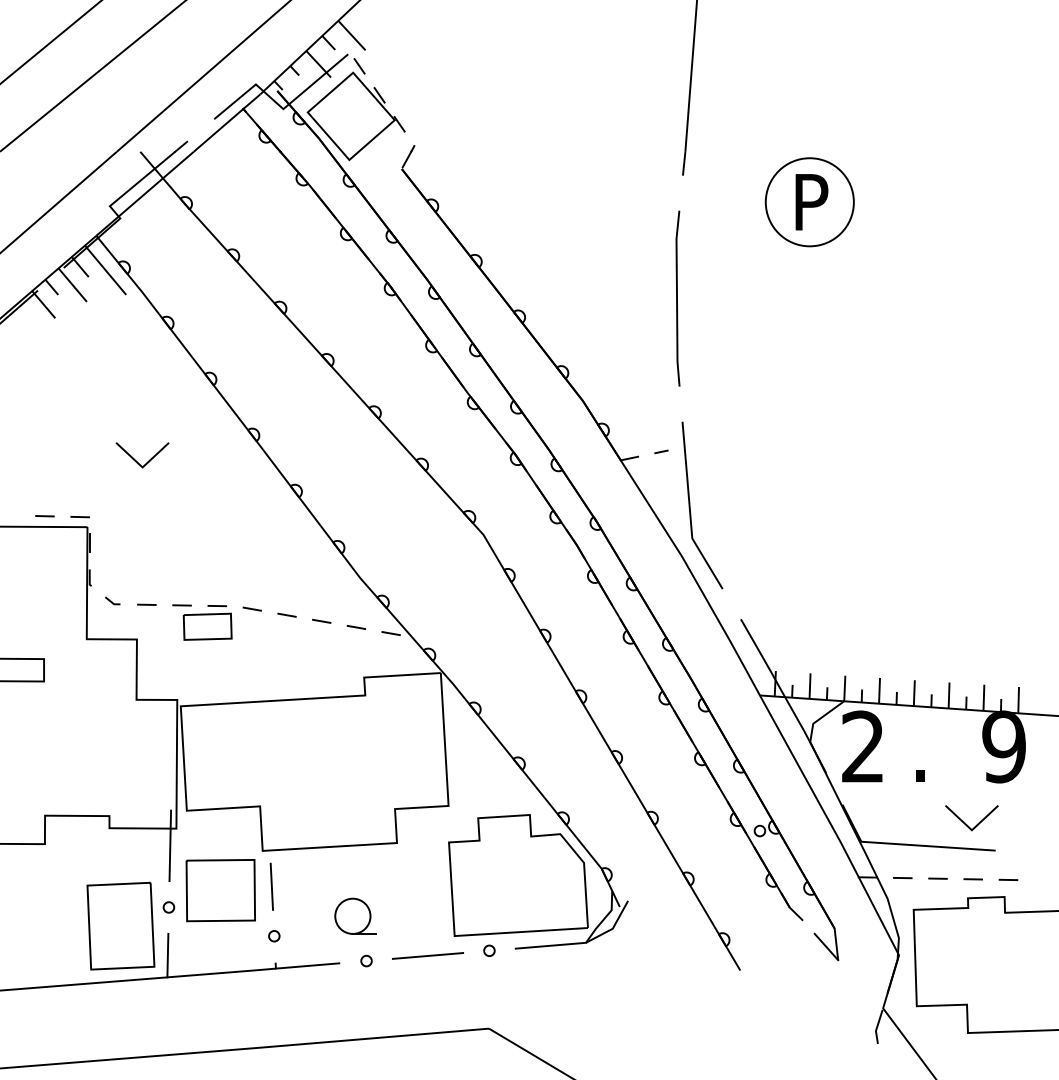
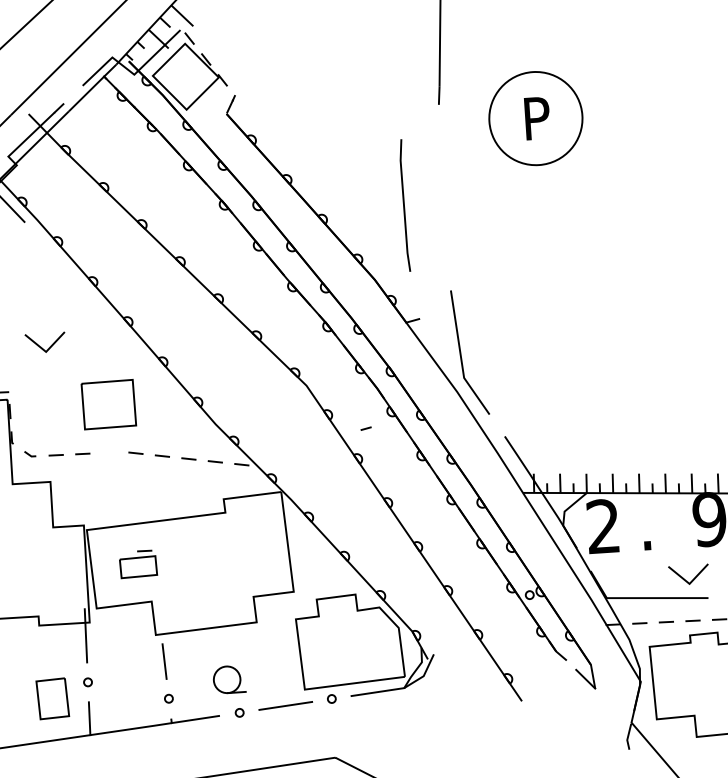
circle: (809, 202) -> (535, 118), size x1.4
line: (677, 298) -> (404, 205), moved
line: (661, 451) -> (366, 428), moved
part: (207, 622) -> (138, 563), moved
part: (220, 890) -> (108, 404), moved
part: (120, 925) -> (52, 698), size x0.6

